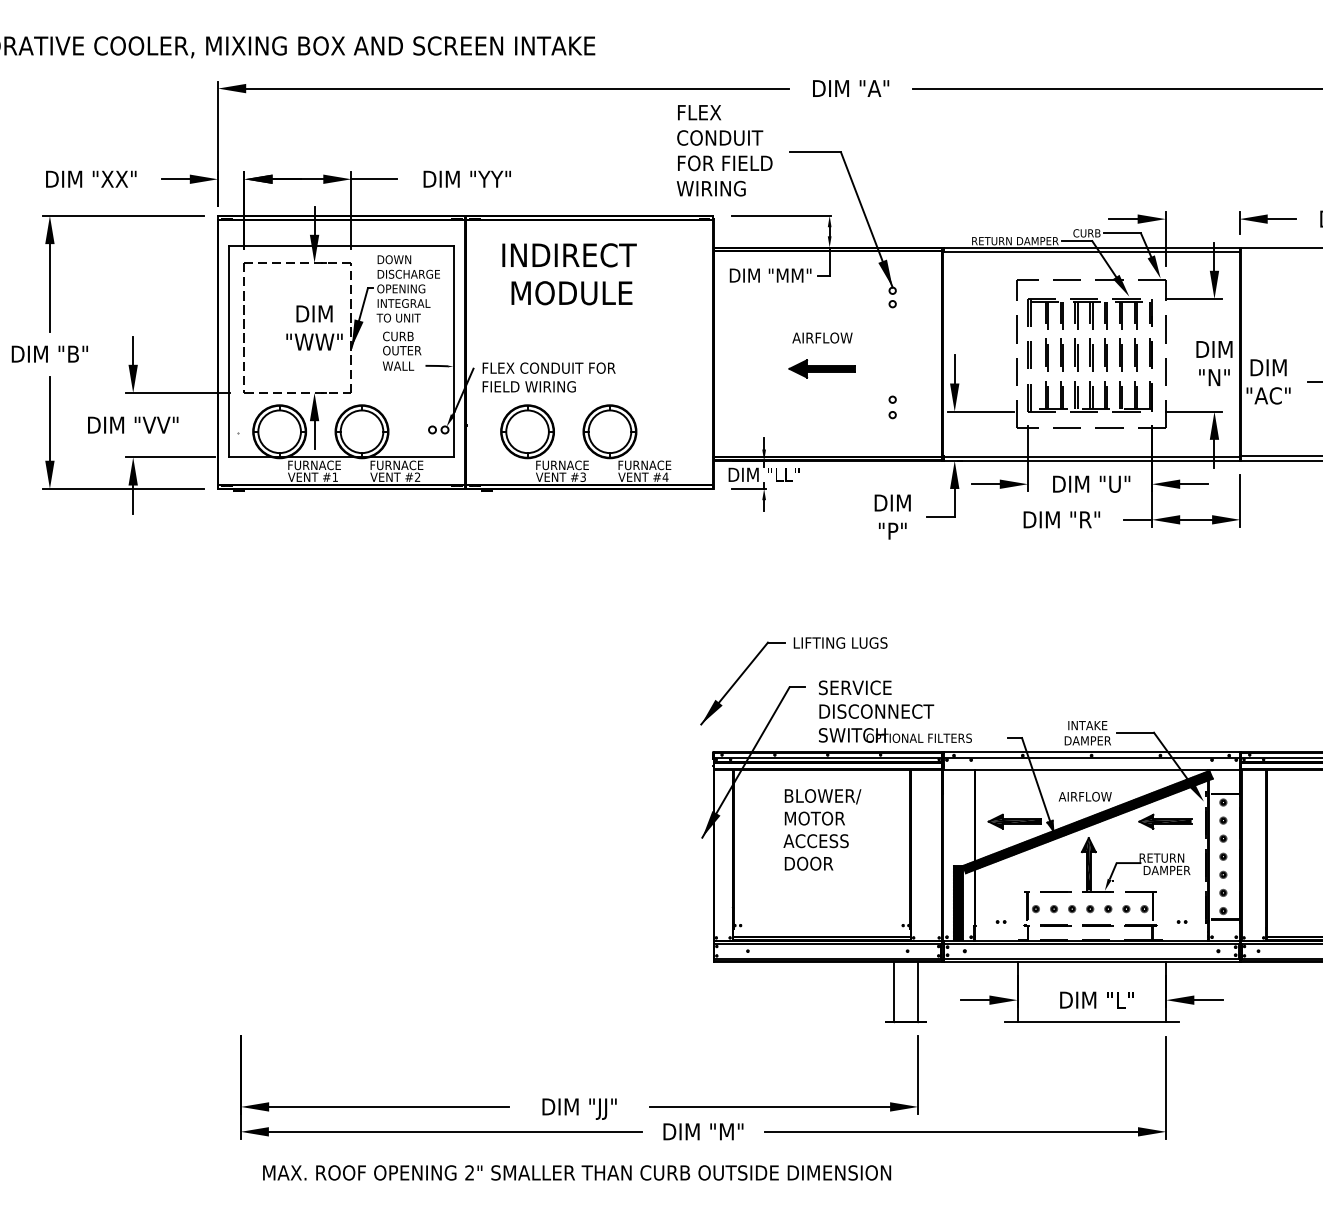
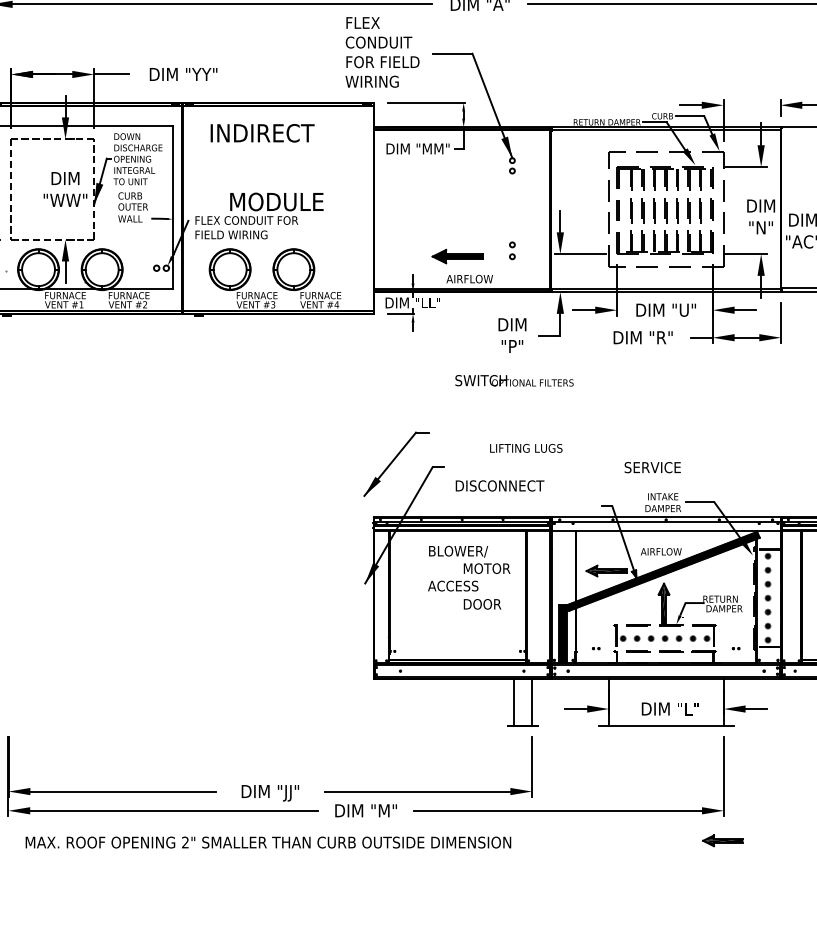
text: (571, 293) -> (276, 202), moved
text: (822, 337) -> (469, 278), moved
part: (821, 368) -> (457, 256), moved
text: (840, 642) -> (526, 448), moved
text: (855, 687) -> (652, 467), moved
text: (895, 735) -> (514, 380), moved
text: (814, 818) -> (486, 568), moved
part: (1165, 821) -> (723, 840), moved
text: (808, 863) -> (482, 604), moved

